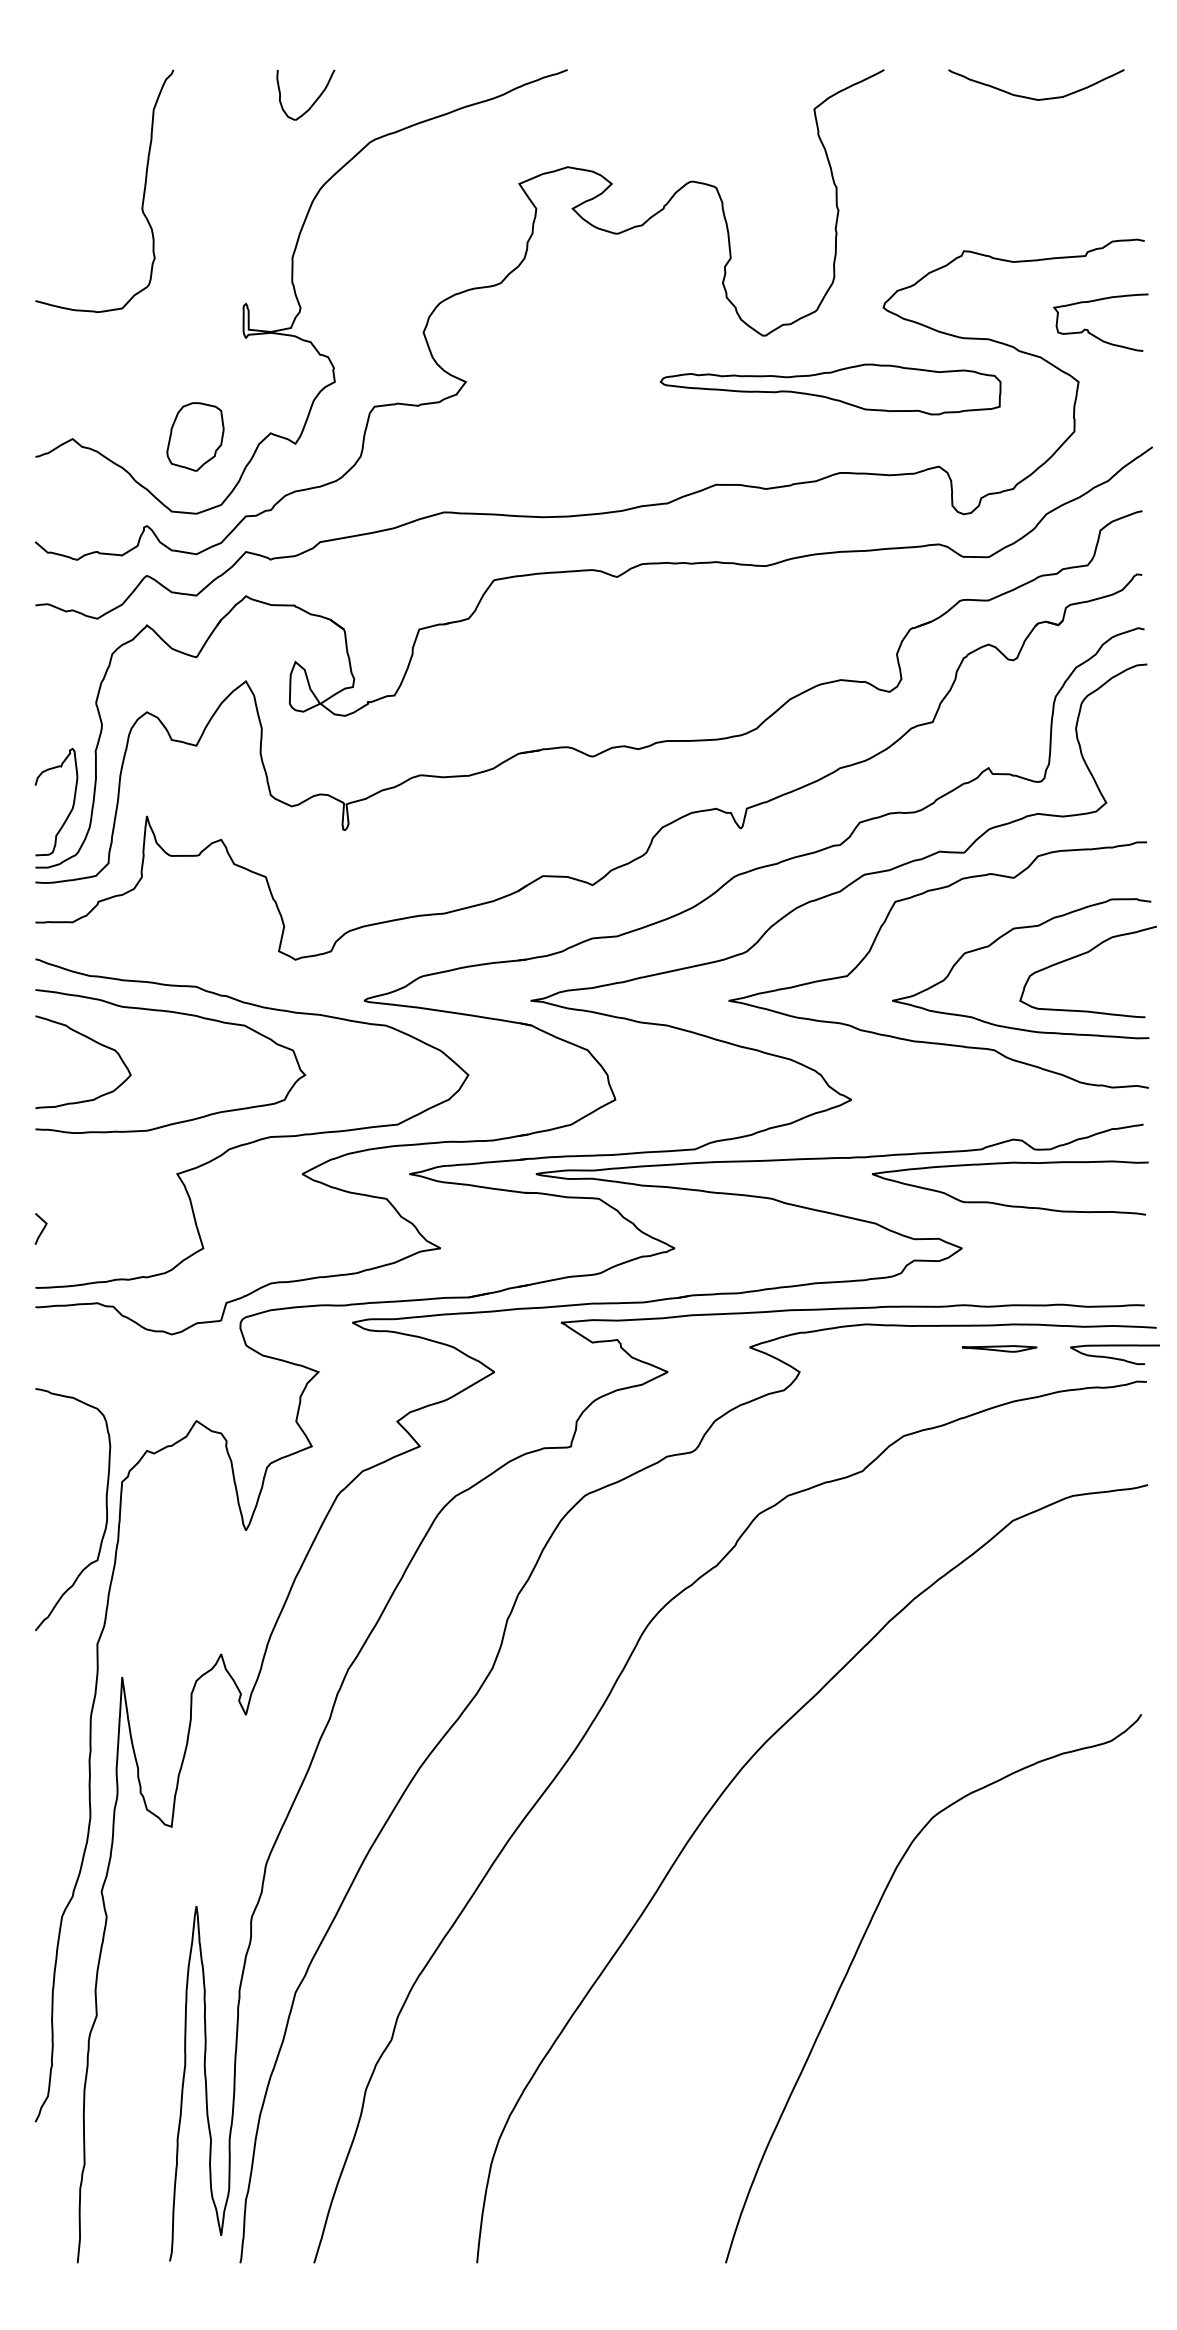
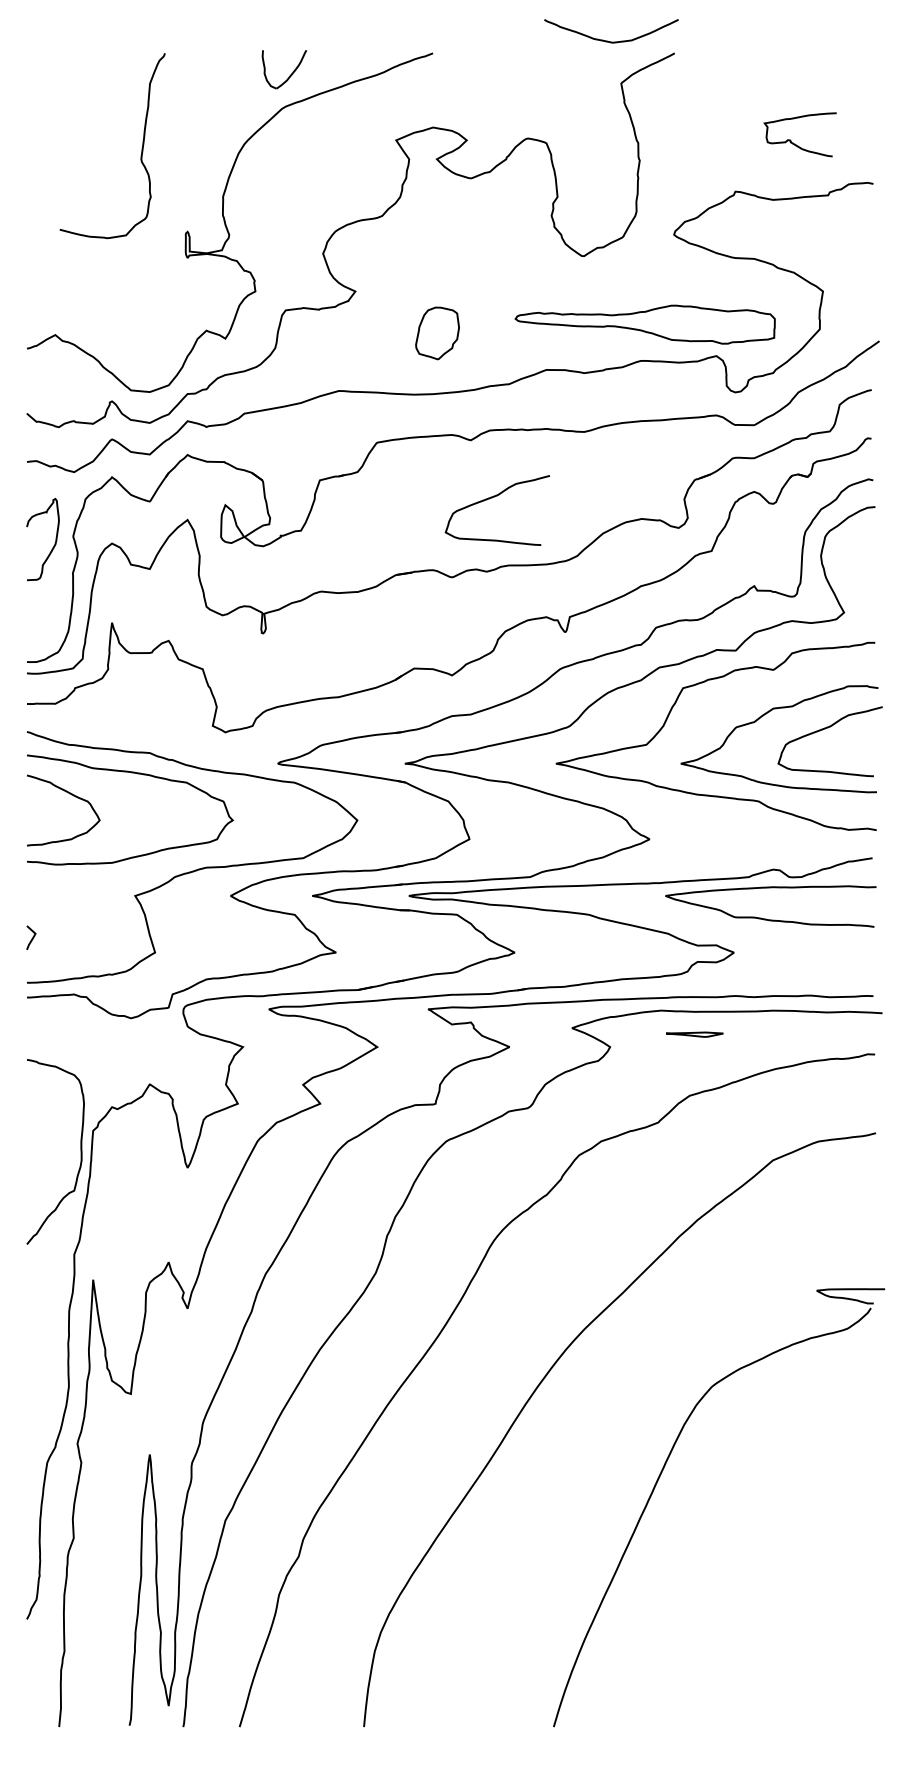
curve: (1031, 97) -> (607, 40), moved
part: (313, 102) -> (290, 75), moved
curve: (142, 197) -> (141, 150), moved
curve: (1092, 333) -> (793, 143), moved
part: (830, 389) -> (645, 324), moved
part: (195, 436) -> (437, 333), moved
curve: (646, 652) -> (493, 497), added
curve: (72, 804) -> (55, 541), moved
part: (999, 1348) -> (694, 1034), moved
curve: (1114, 1357) -> (850, 1298), moved

